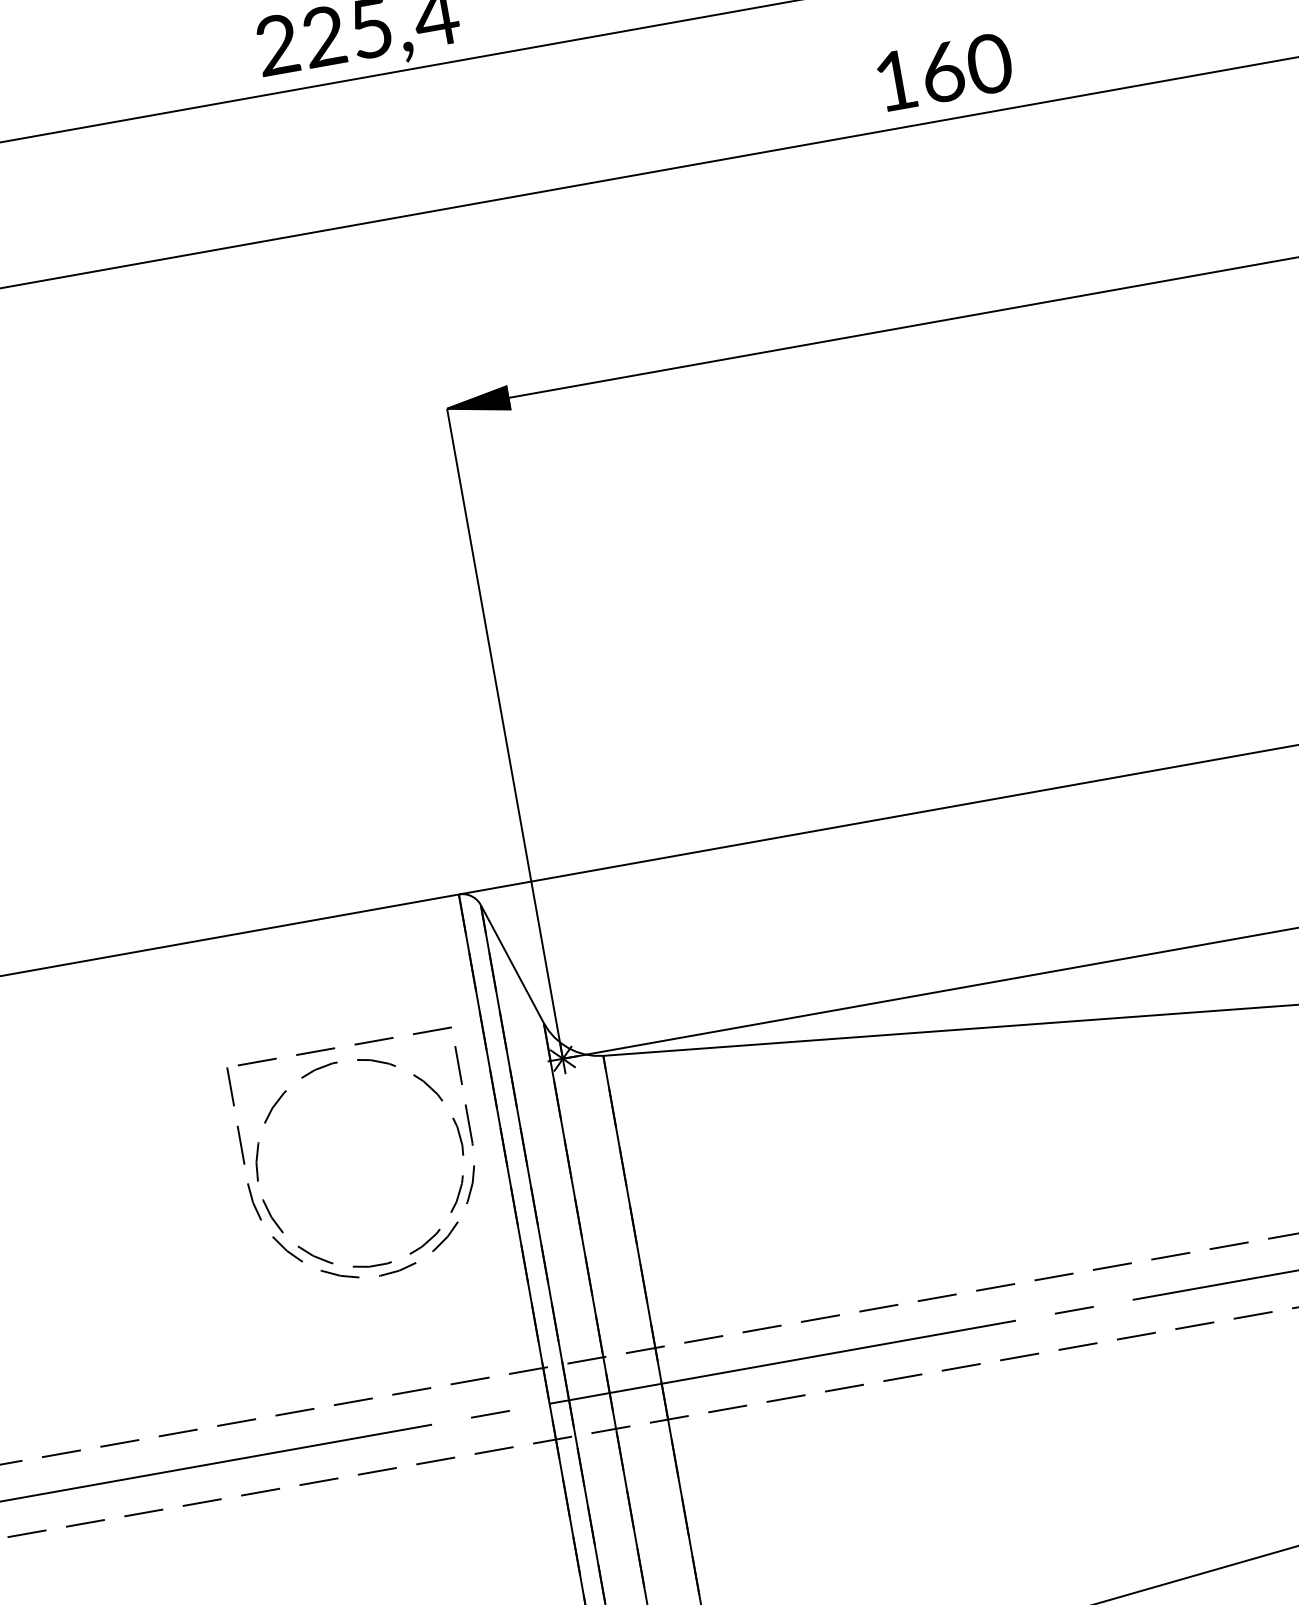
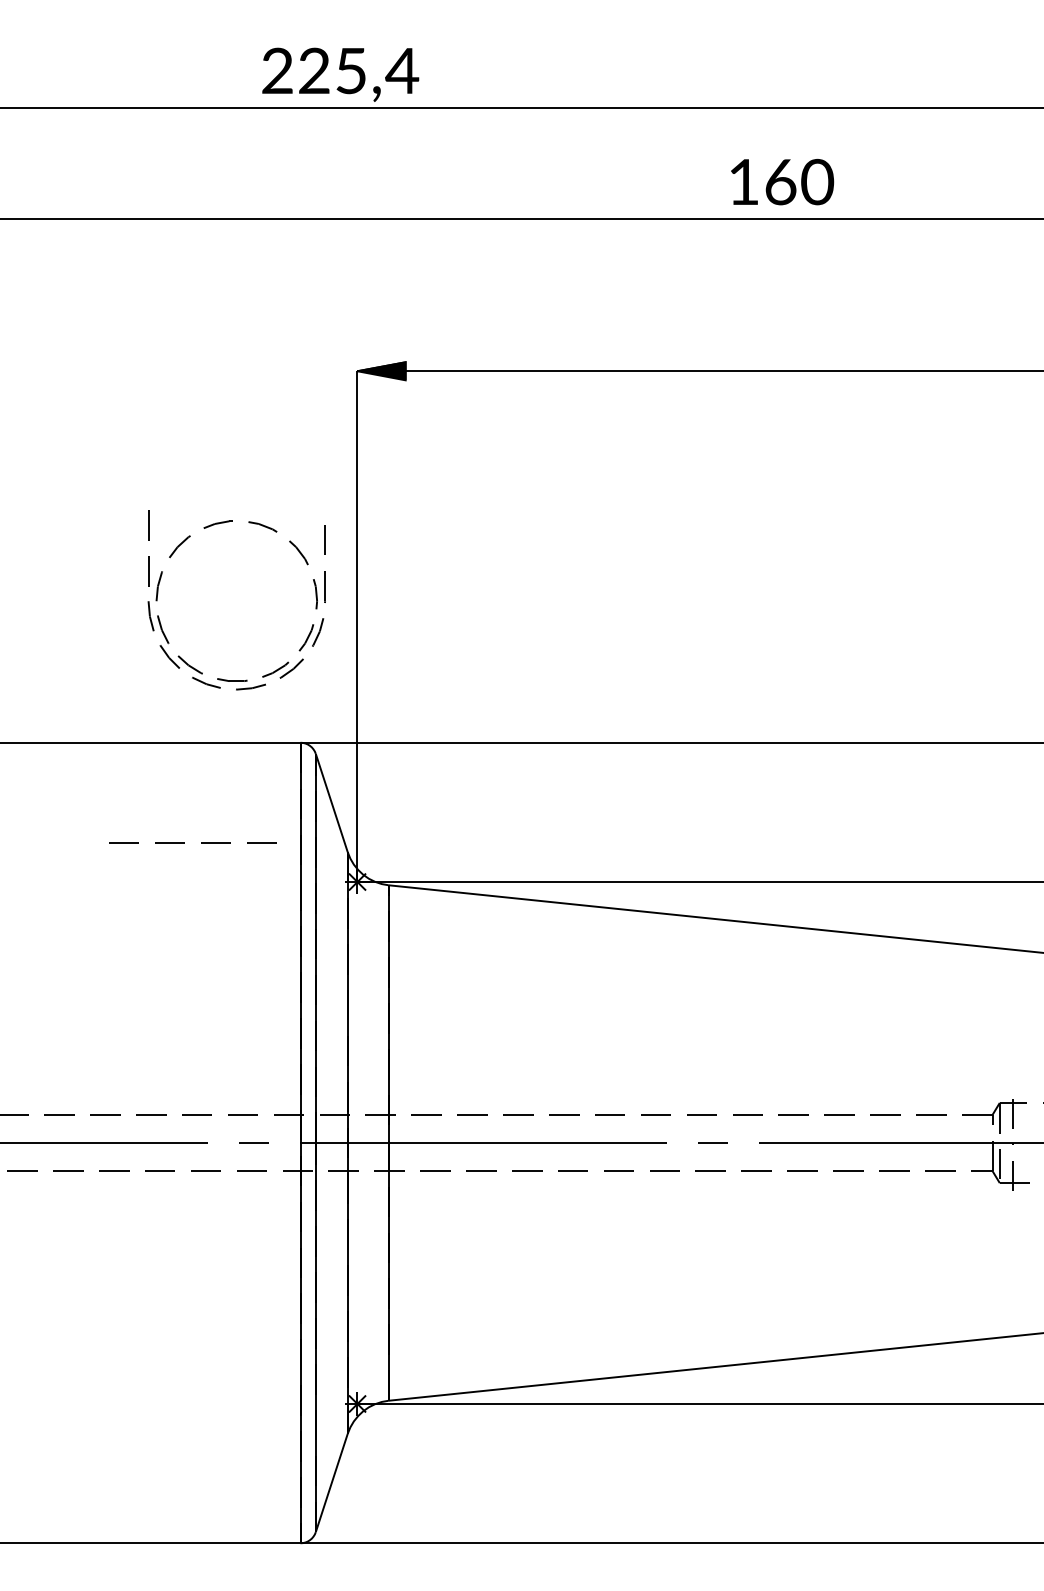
part: (308, 1075) -> (209, 527), moved

